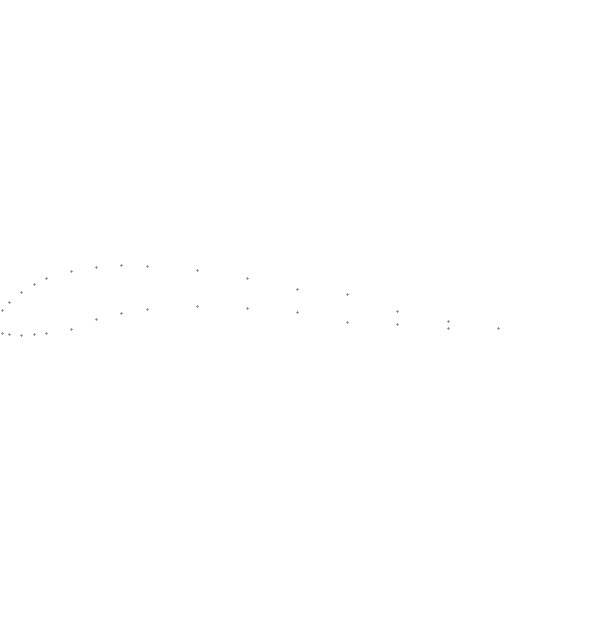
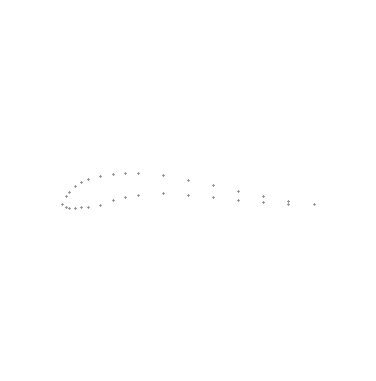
part: (347, 309) -> (238, 195), size x0.62

